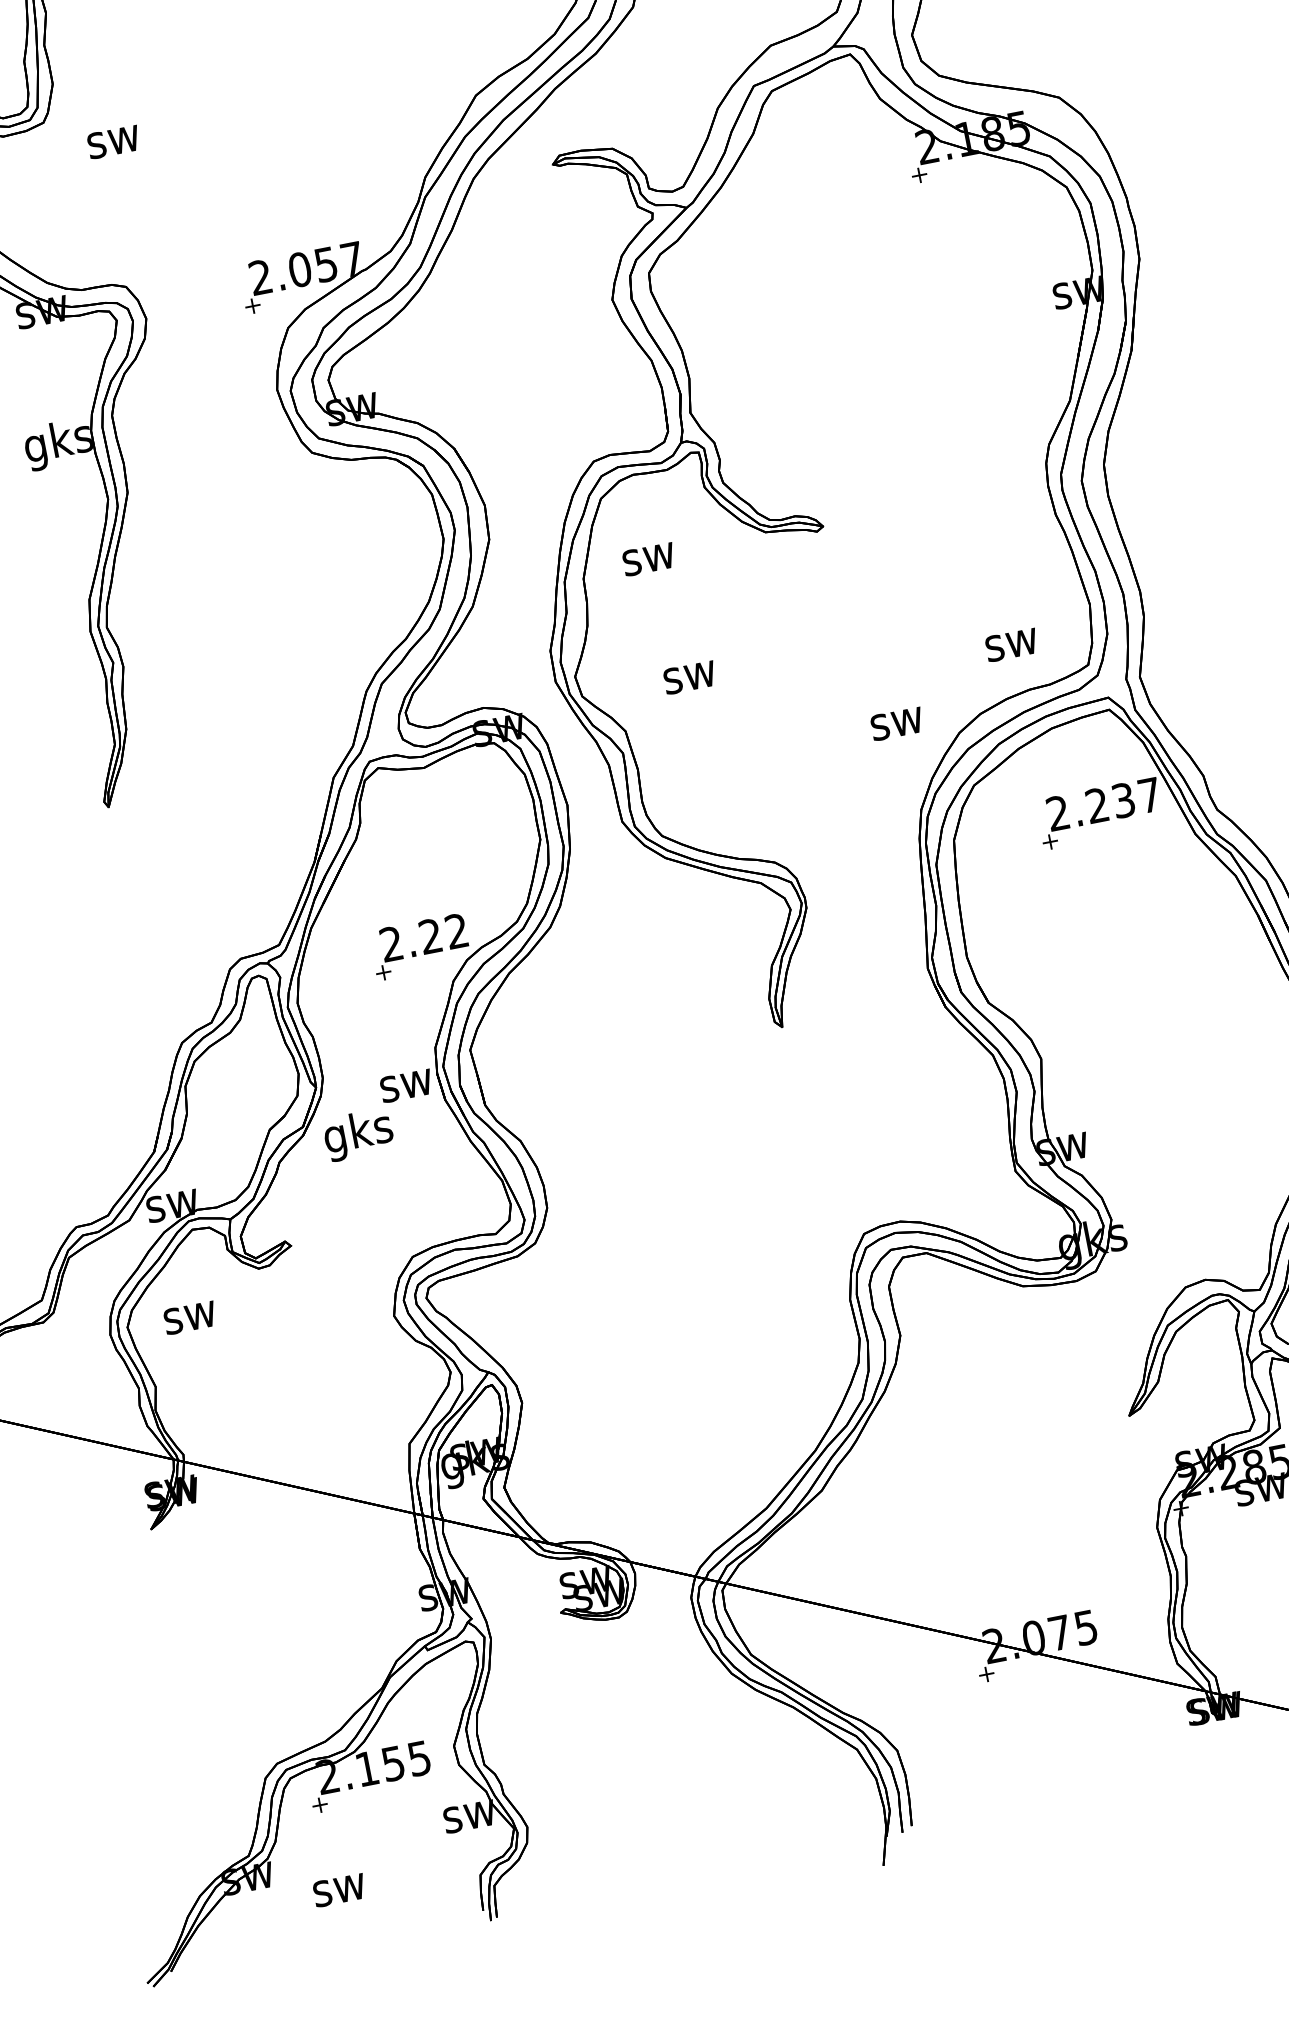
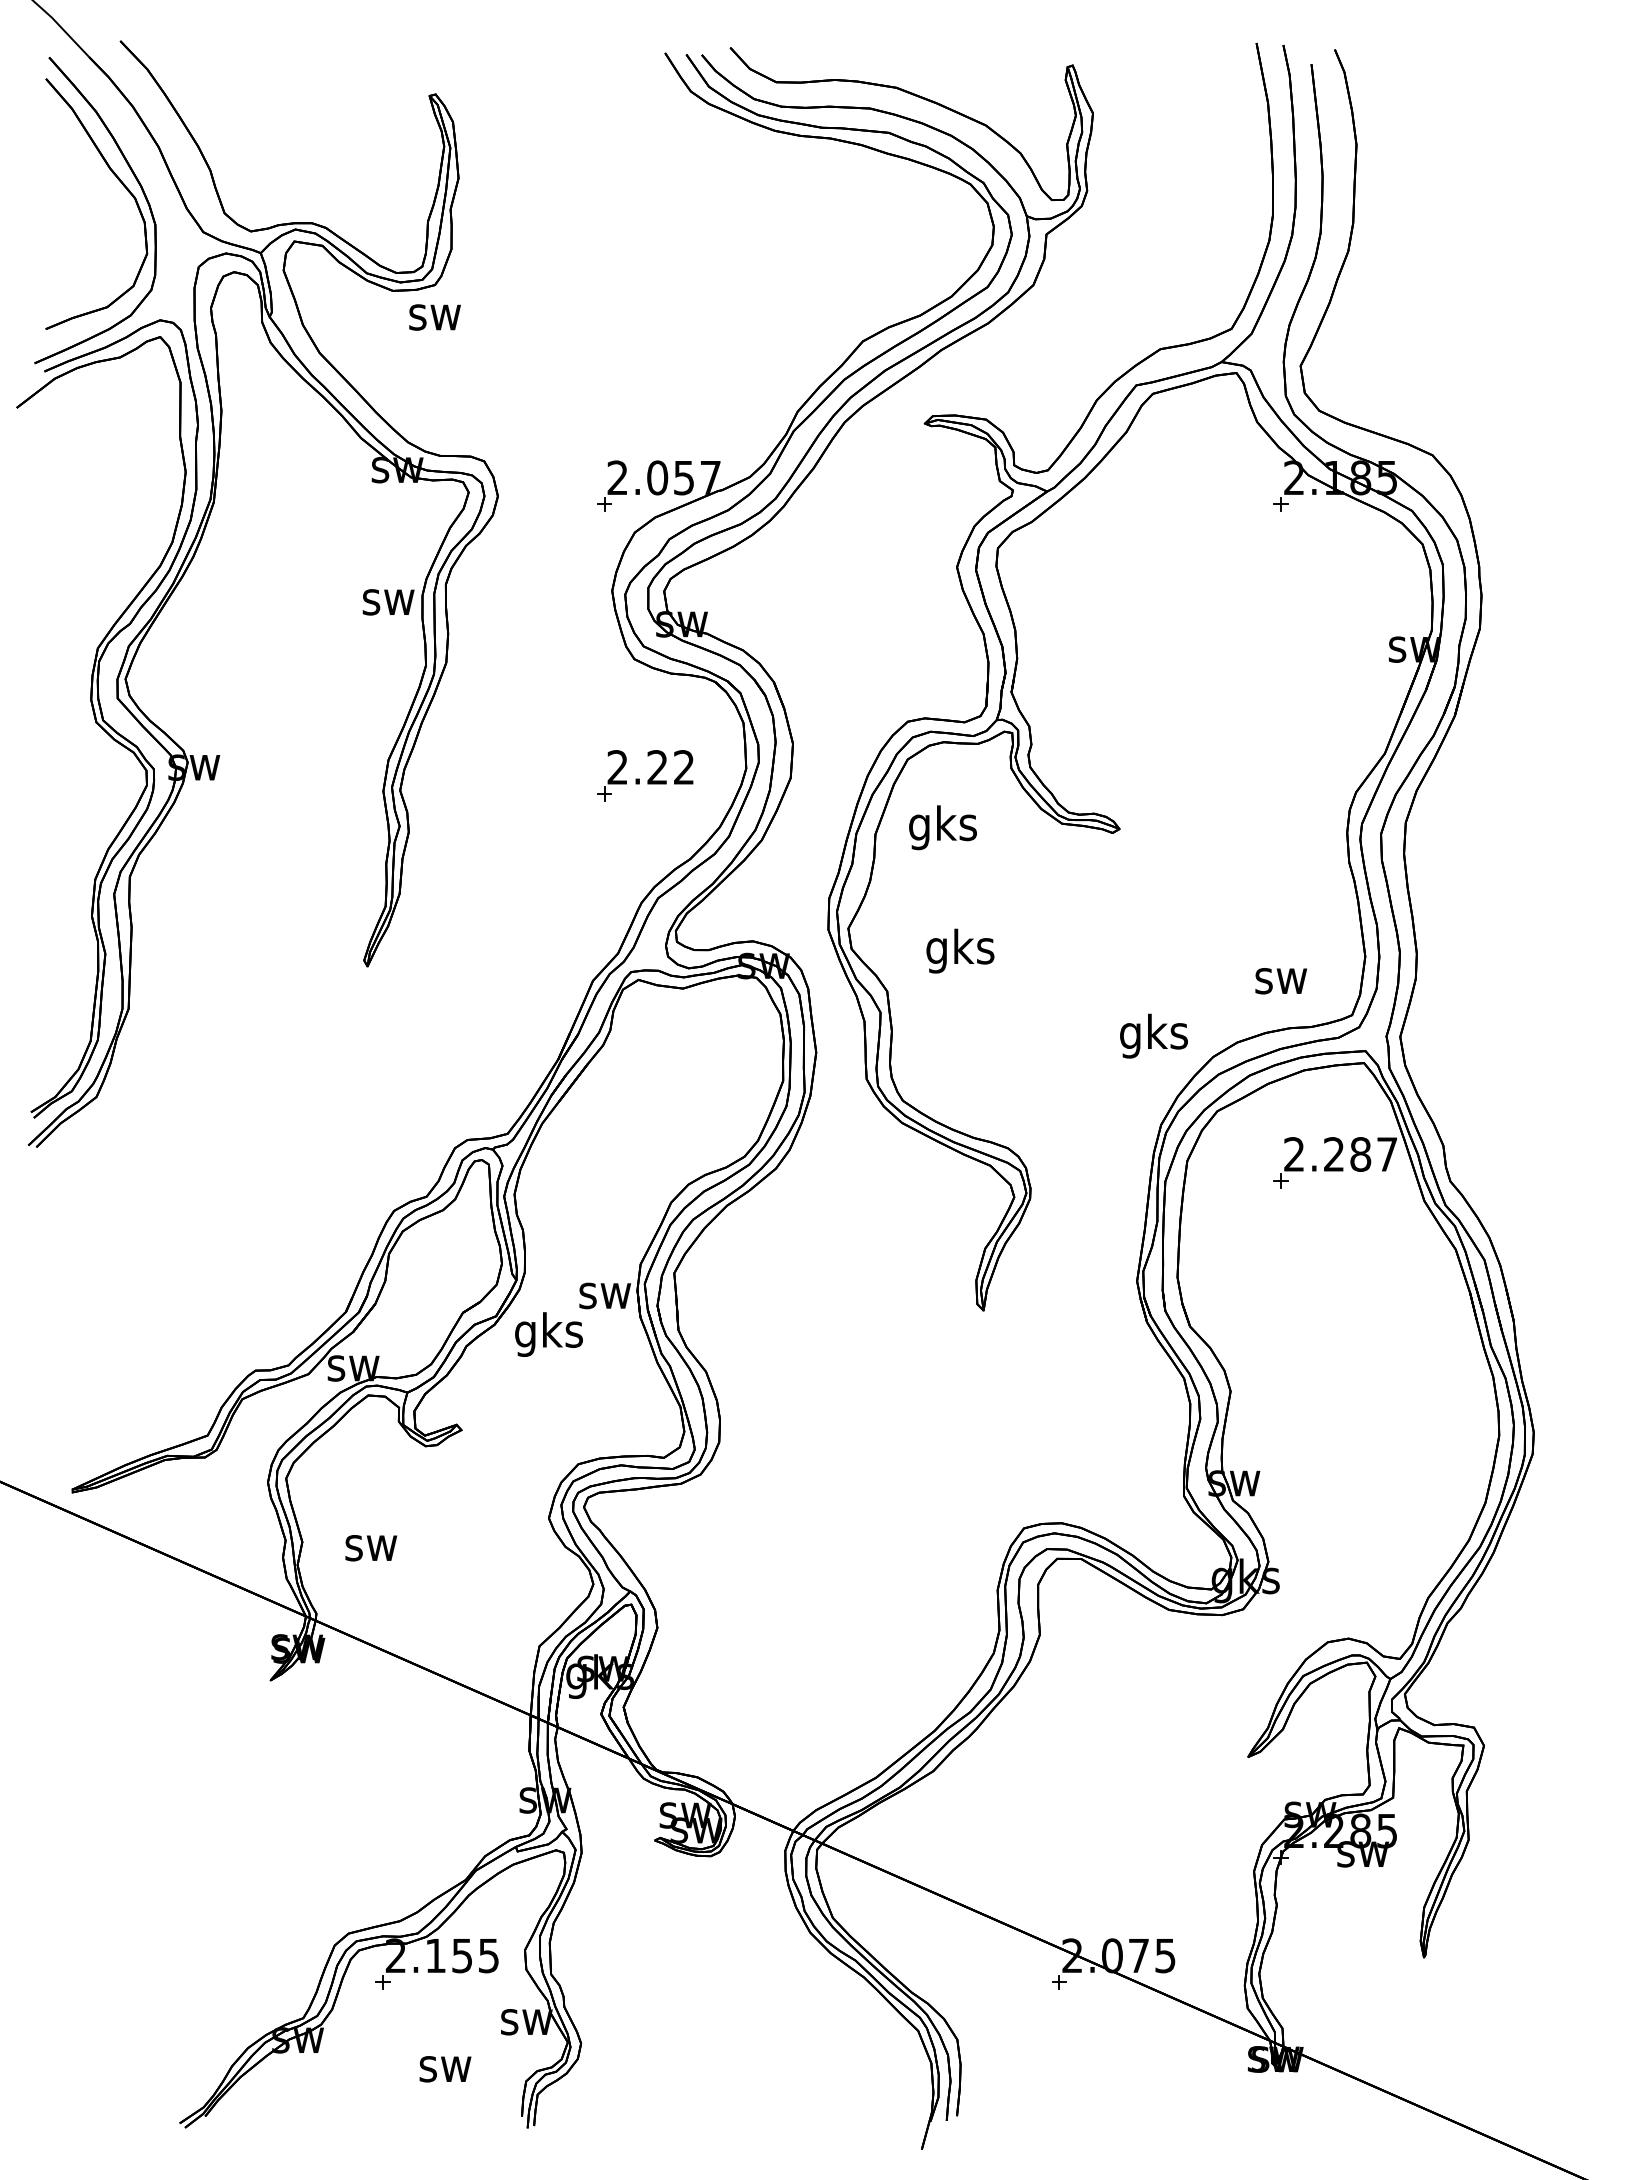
text: (113, 142) -> (434, 317), moved
text: (57, 443) -> (387, 601), gks -> sw
text: (649, 558) -> (943, 827), sw -> gks
text: (689, 676) -> (960, 950), sw -> gks
text: (896, 723) -> (1153, 1035), sw -> gks
text: (1123, 800) -> (1360, 1154), 2.237 -> 2.287
part: (420, 946) -> (645, 775), moved
text: (190, 1318) -> (371, 1548), moved
text: (339, 1890) -> (445, 2069), moved

